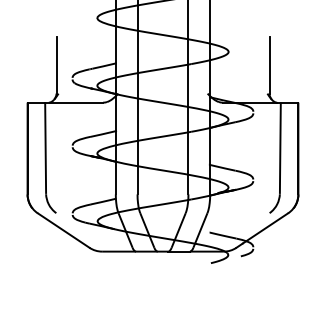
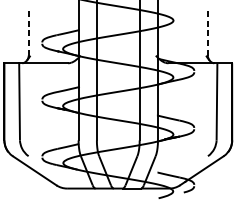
line: (56, 64) -> (28, 31), solid -> dashed
line: (269, 64) -> (207, 31), solid -> dashed

